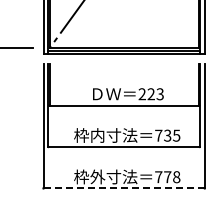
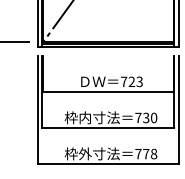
text: (141, 94) -> (123, 82), 223 -> 723
text: (176, 135) -> (153, 117), 735 -> 730
line: (124, 188) -> (108, 163), dashed -> solid

